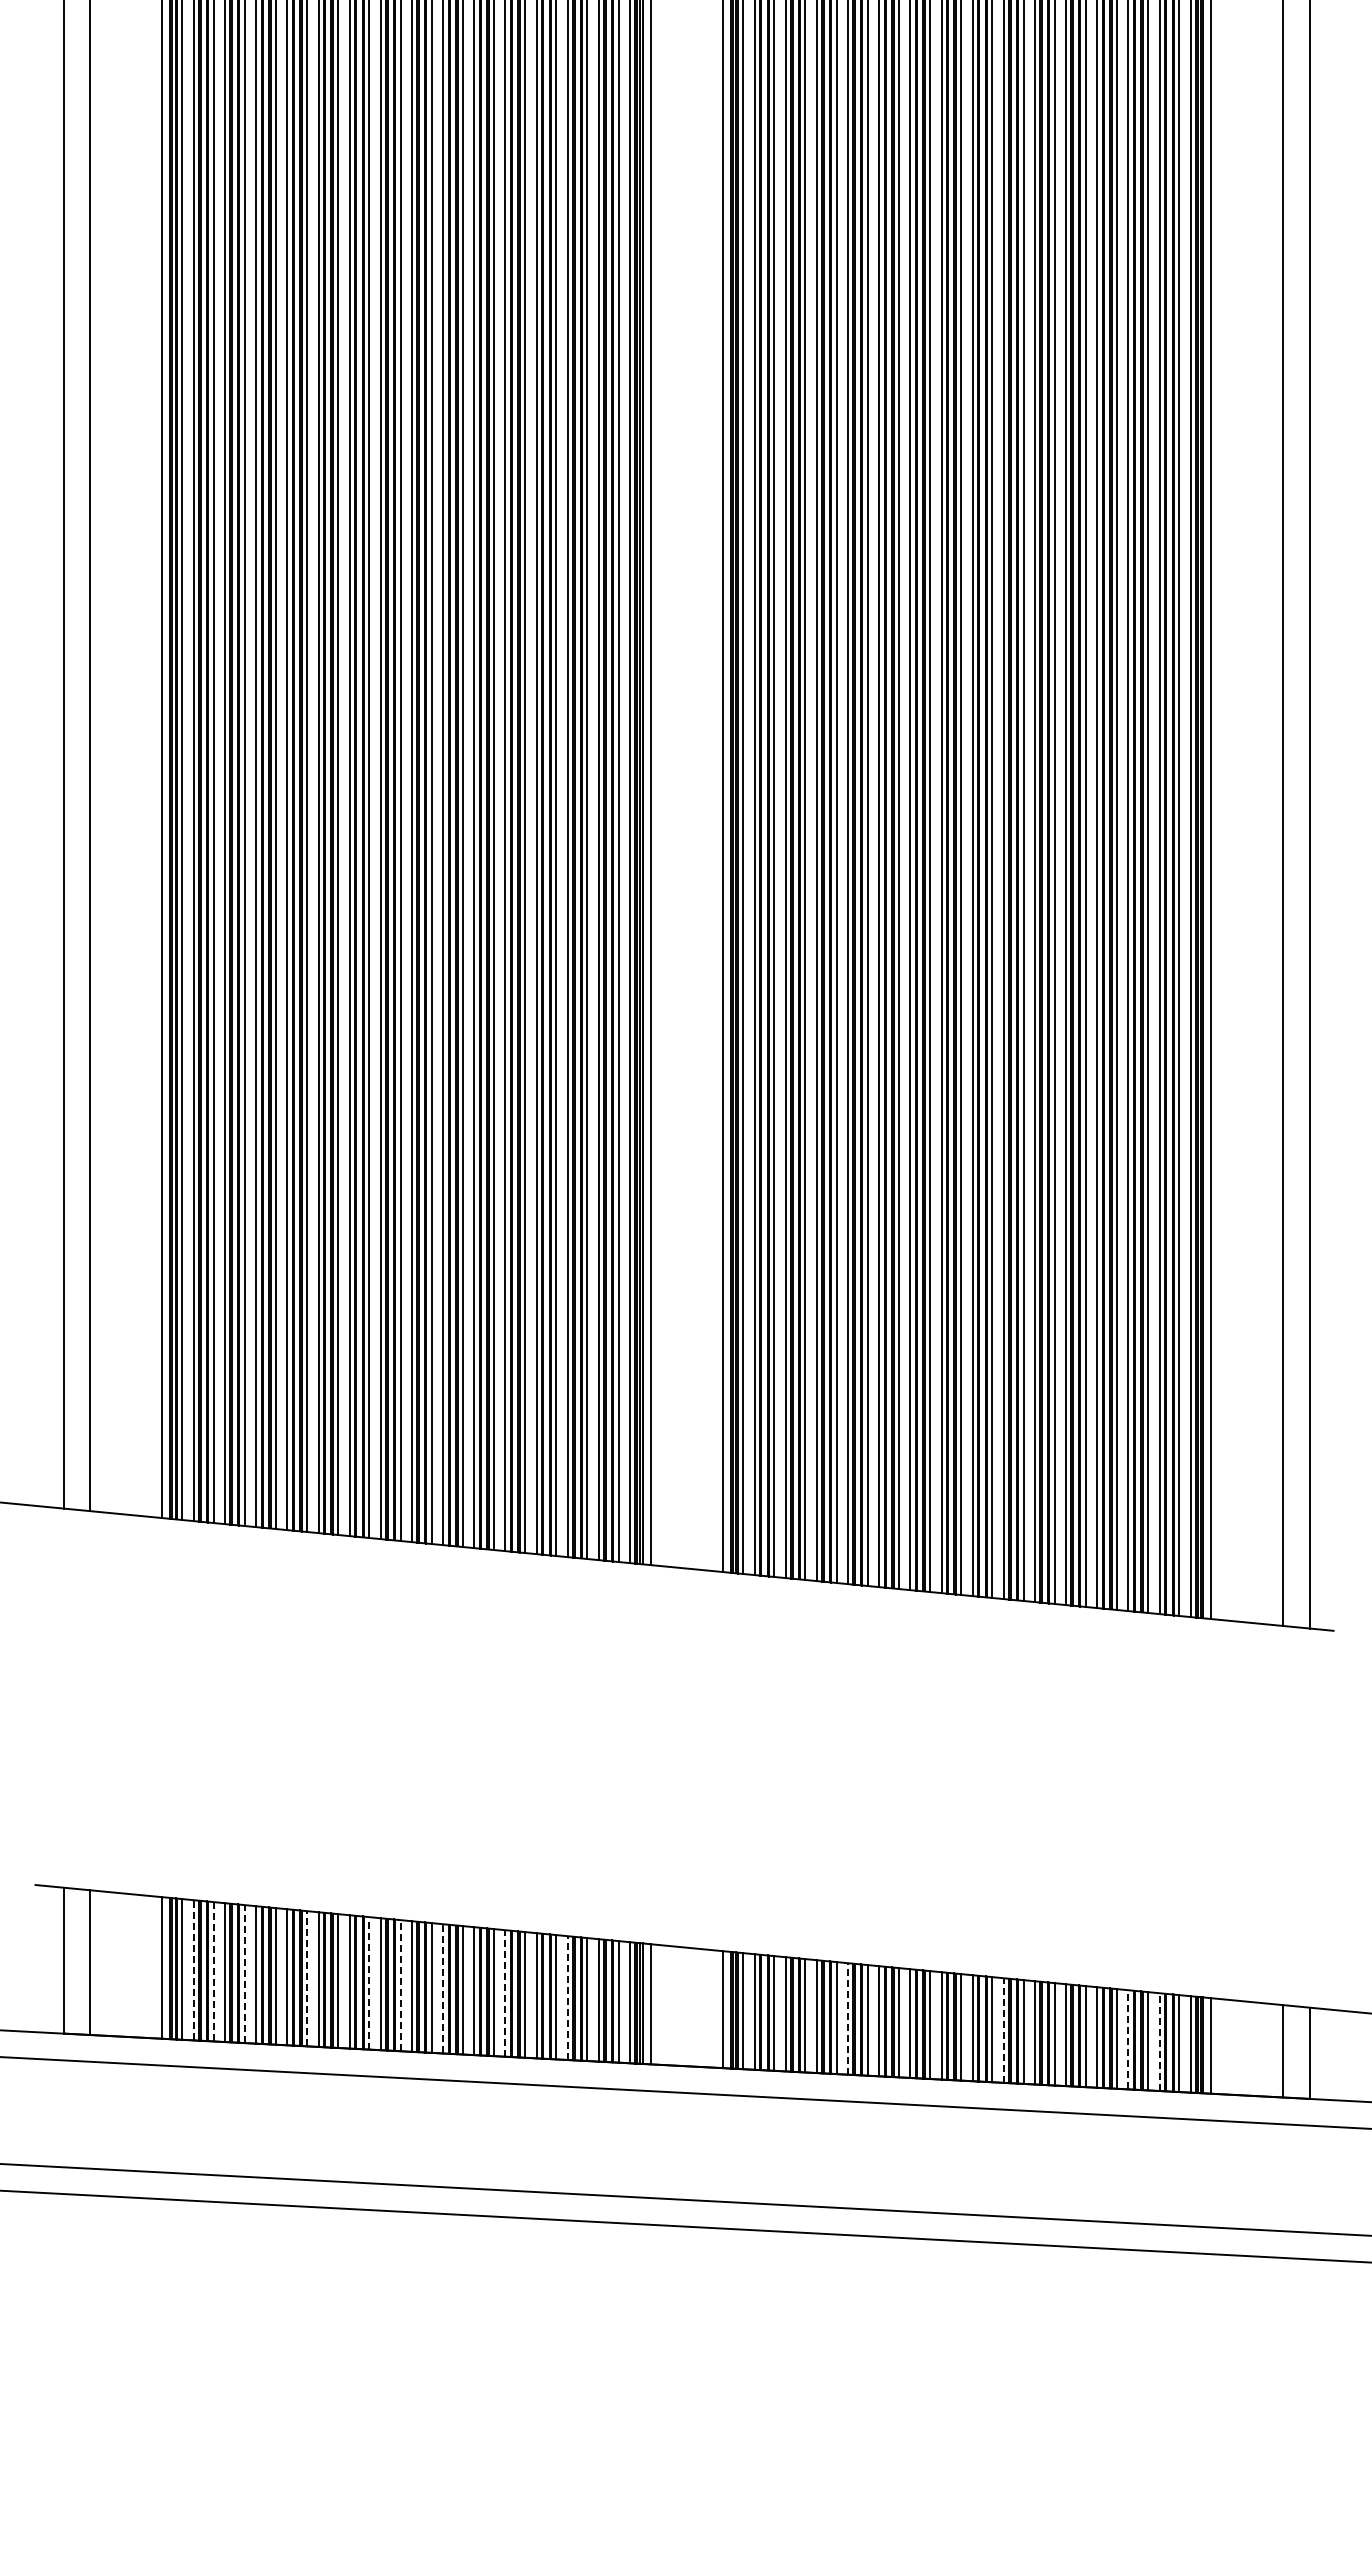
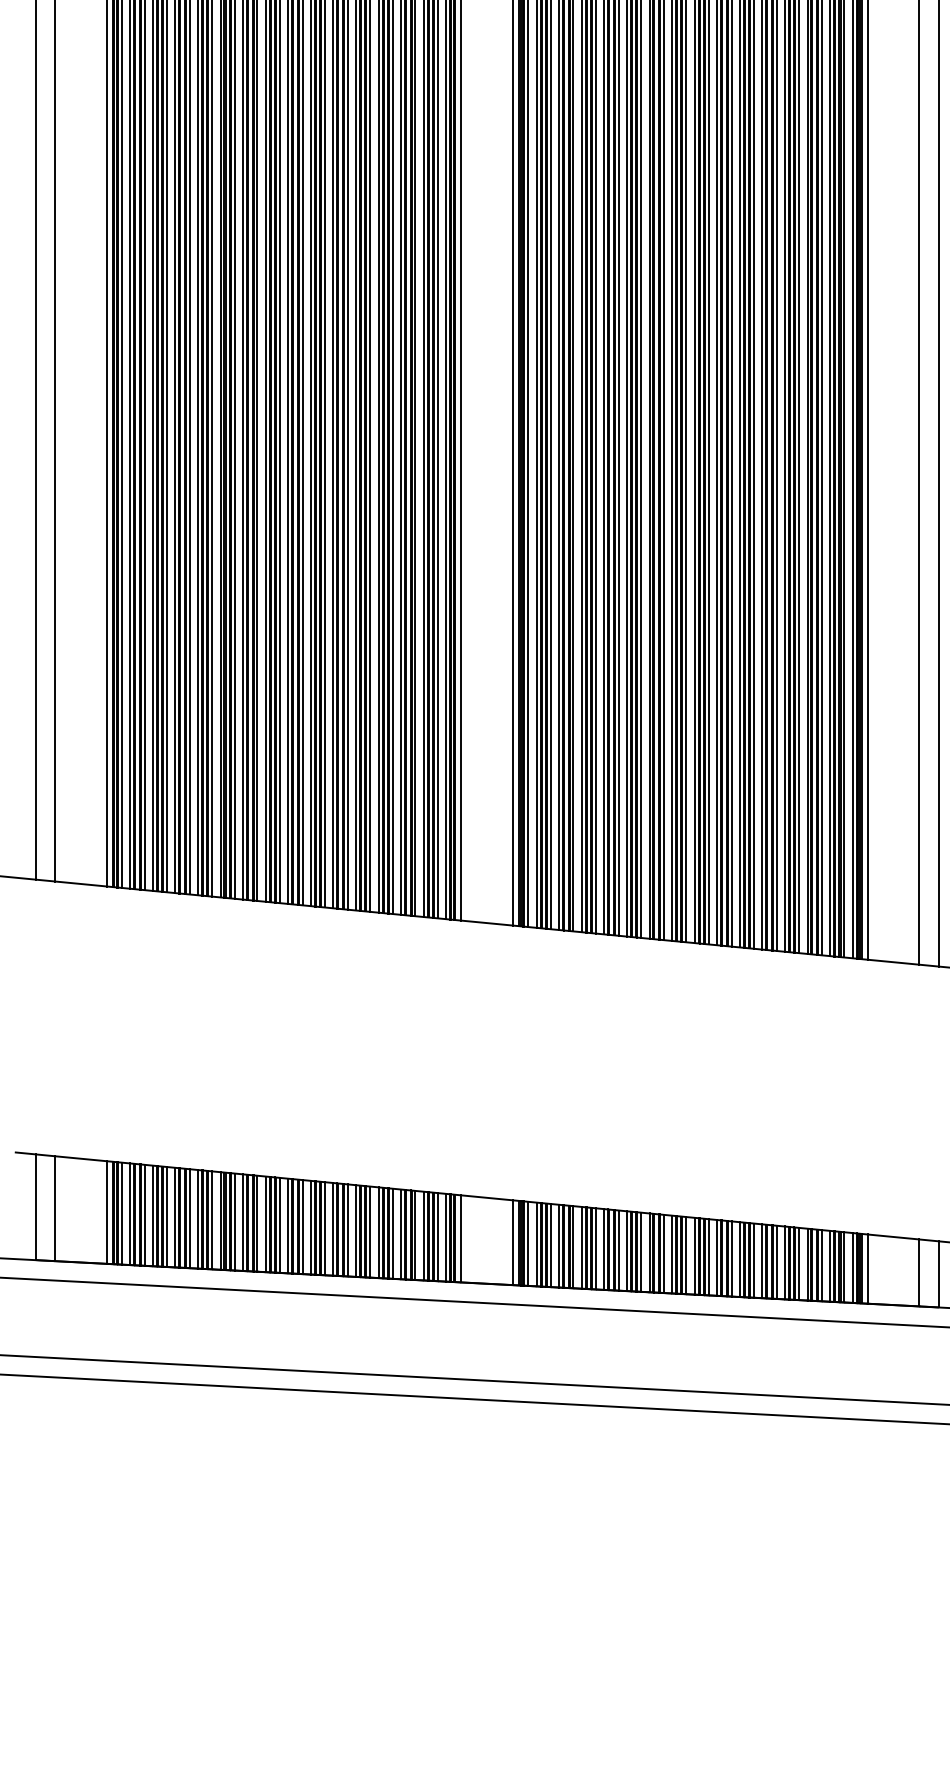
line: (193, 1969) -> (129, 1213), dashed -> solid
line: (213, 1971) -> (144, 1215), dashed -> solid
line: (244, 1974) -> (166, 1217), dashed -> solid
line: (307, 1978) -> (212, 1220), dashed -> solid
line: (369, 1982) -> (257, 1223), dashed -> solid
line: (400, 1985) -> (279, 1225), dashed -> solid
line: (443, 1988) -> (311, 1227), dashed -> solid
line: (505, 1992) -> (356, 1230), dashed -> solid
line: (567, 1998) -> (401, 1234), dashed -> solid
line: (848, 2018) -> (604, 1249), dashed -> solid
line: (1003, 2030) -> (716, 1257), dashed -> solid
line: (1128, 2039) -> (807, 1264), dashed -> solid
line: (1159, 2042) -> (830, 1266), dashed -> solid

